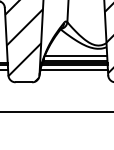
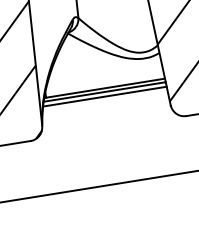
line: (75, 56) -> (103, 79), removed
line: (73, 69) -> (104, 104), removed

